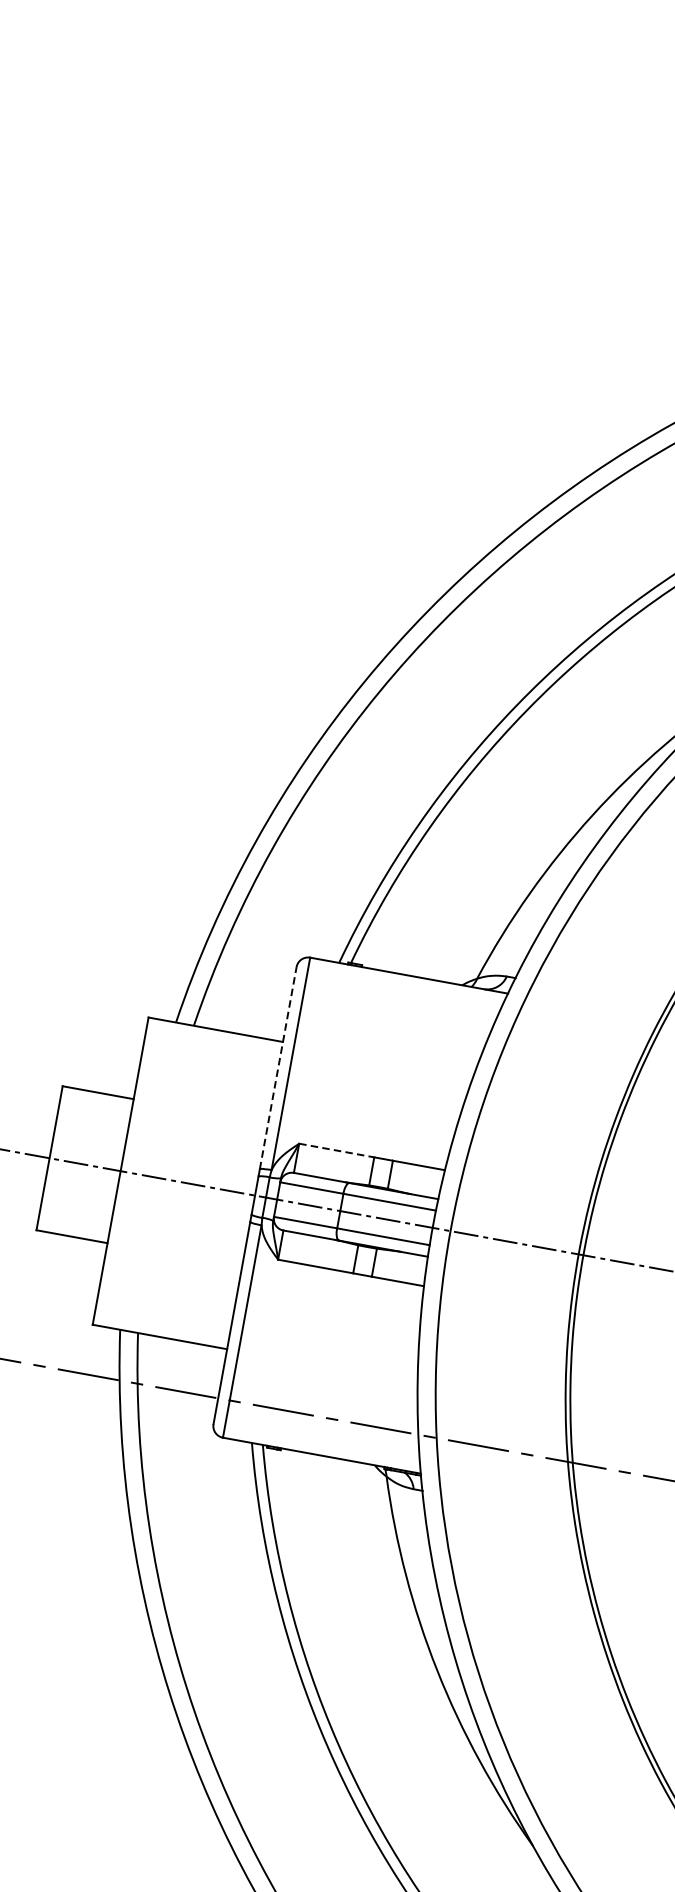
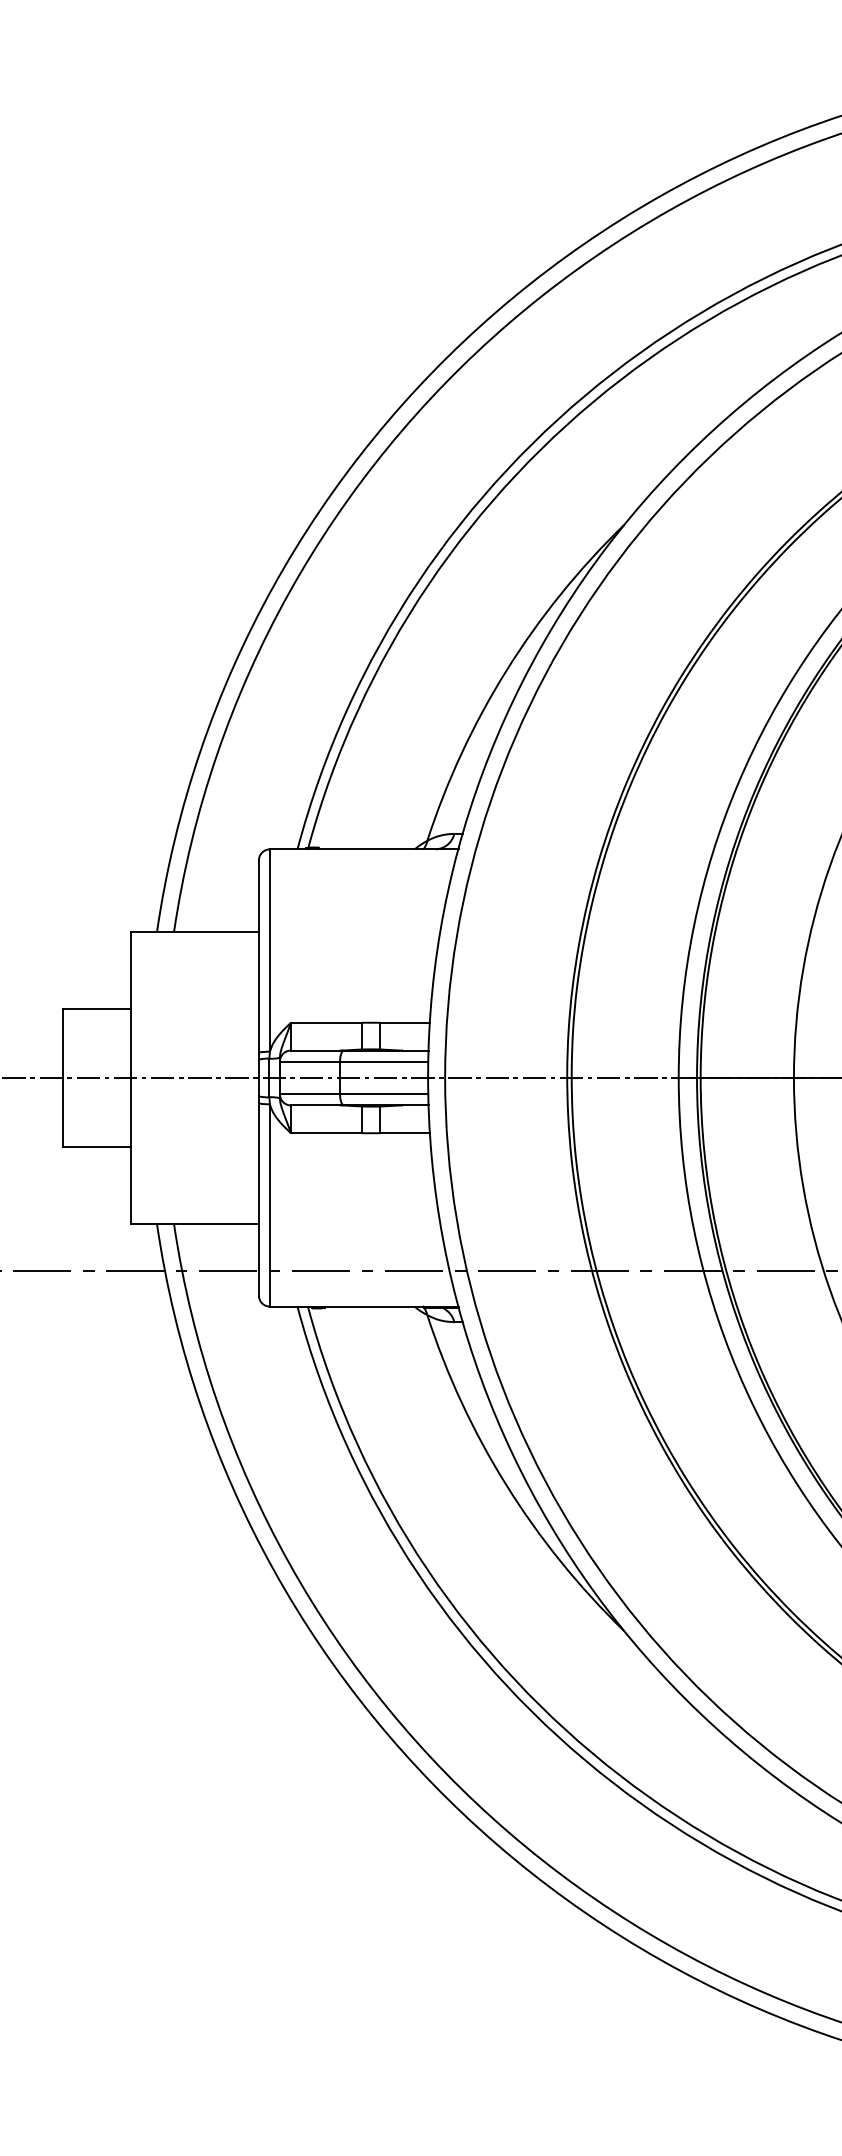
line: (277, 1067) -> (258, 956), dashed -> solid
line: (336, 1150) -> (326, 1022), dashed -> solid

